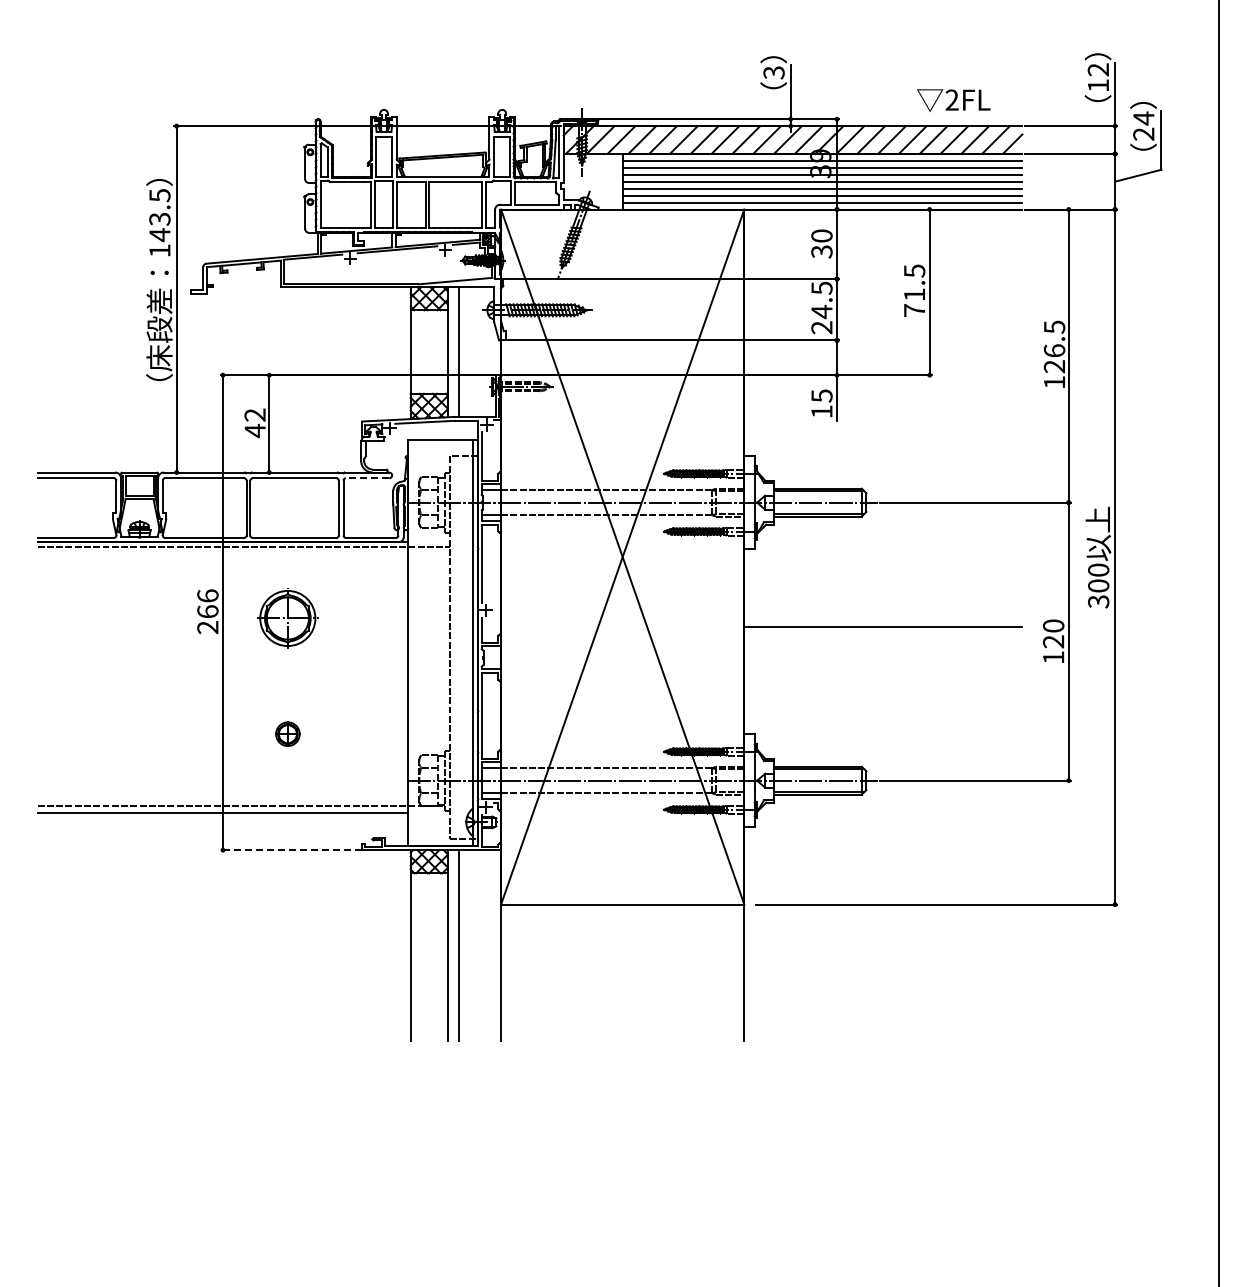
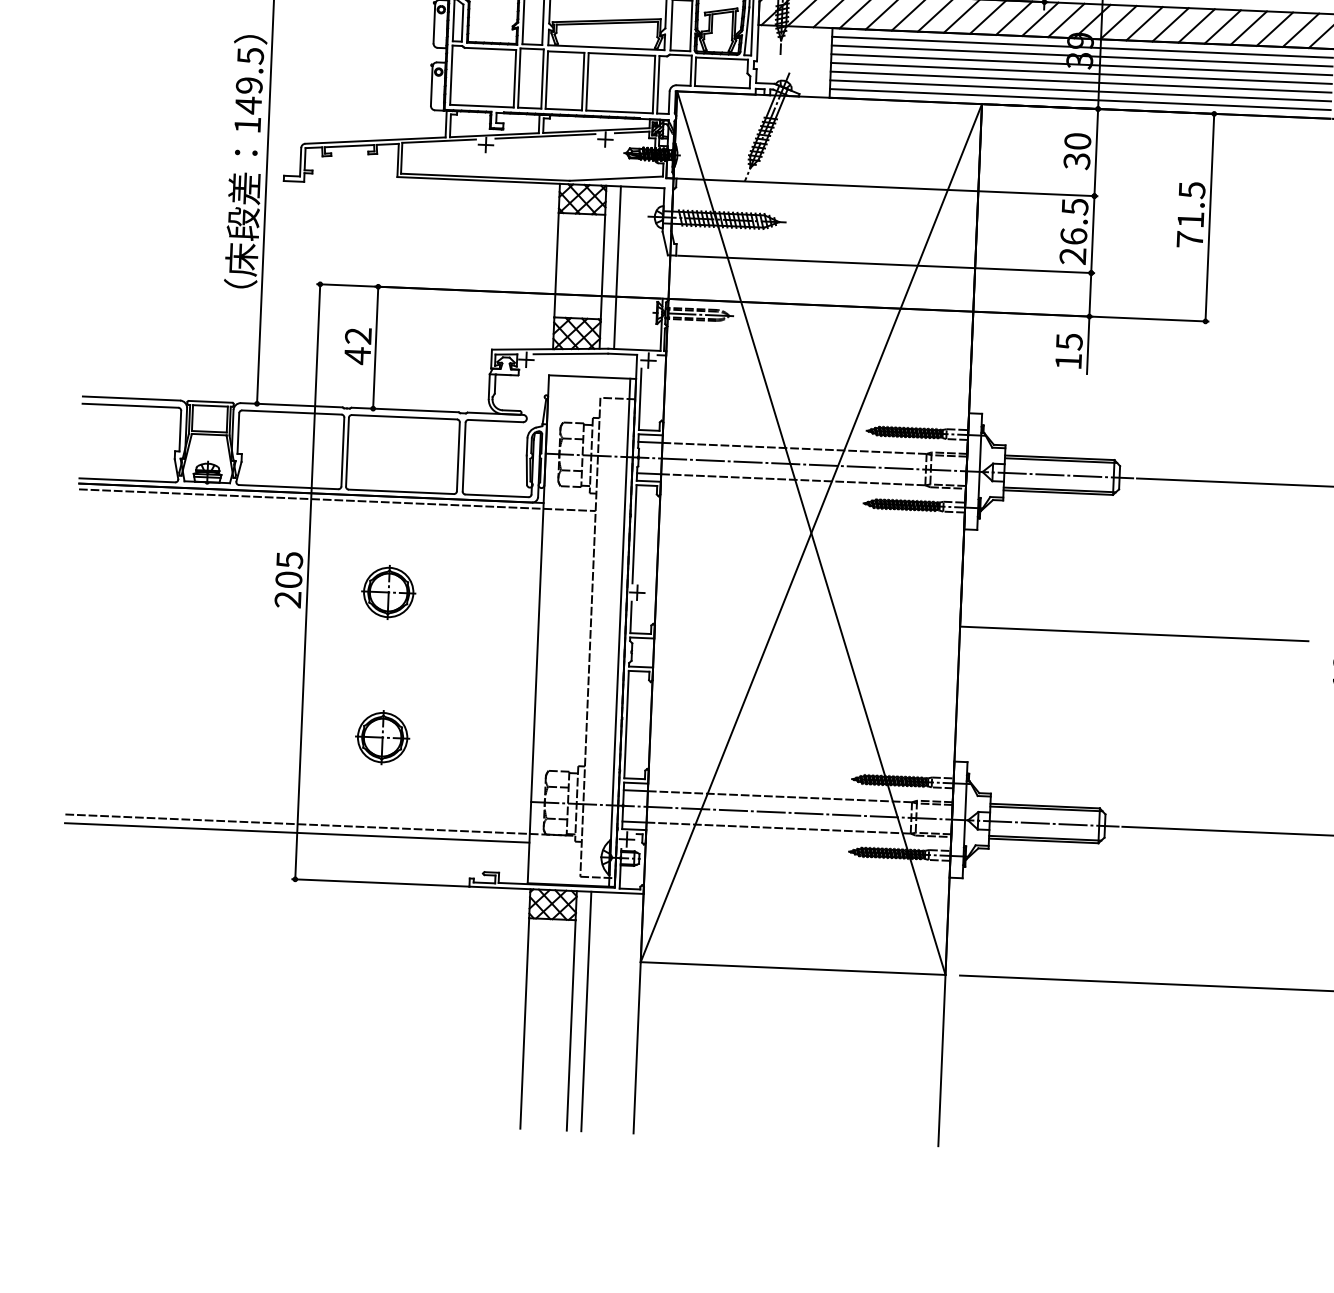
text: (159, 218) -> (248, 84), 143.5 -> 149.5
text: (821, 311) -> (1073, 235), 24.5 -> 26.5
line: (367, 478) -> (495, 421), dashed -> solid
text: (207, 603) -> (288, 569), 266 -> 205
part: (287, 618) -> (388, 592), size x0.71
part: (287, 733) -> (382, 736), size x1.67
line: (291, 850) -> (381, 883), dashed -> solid

